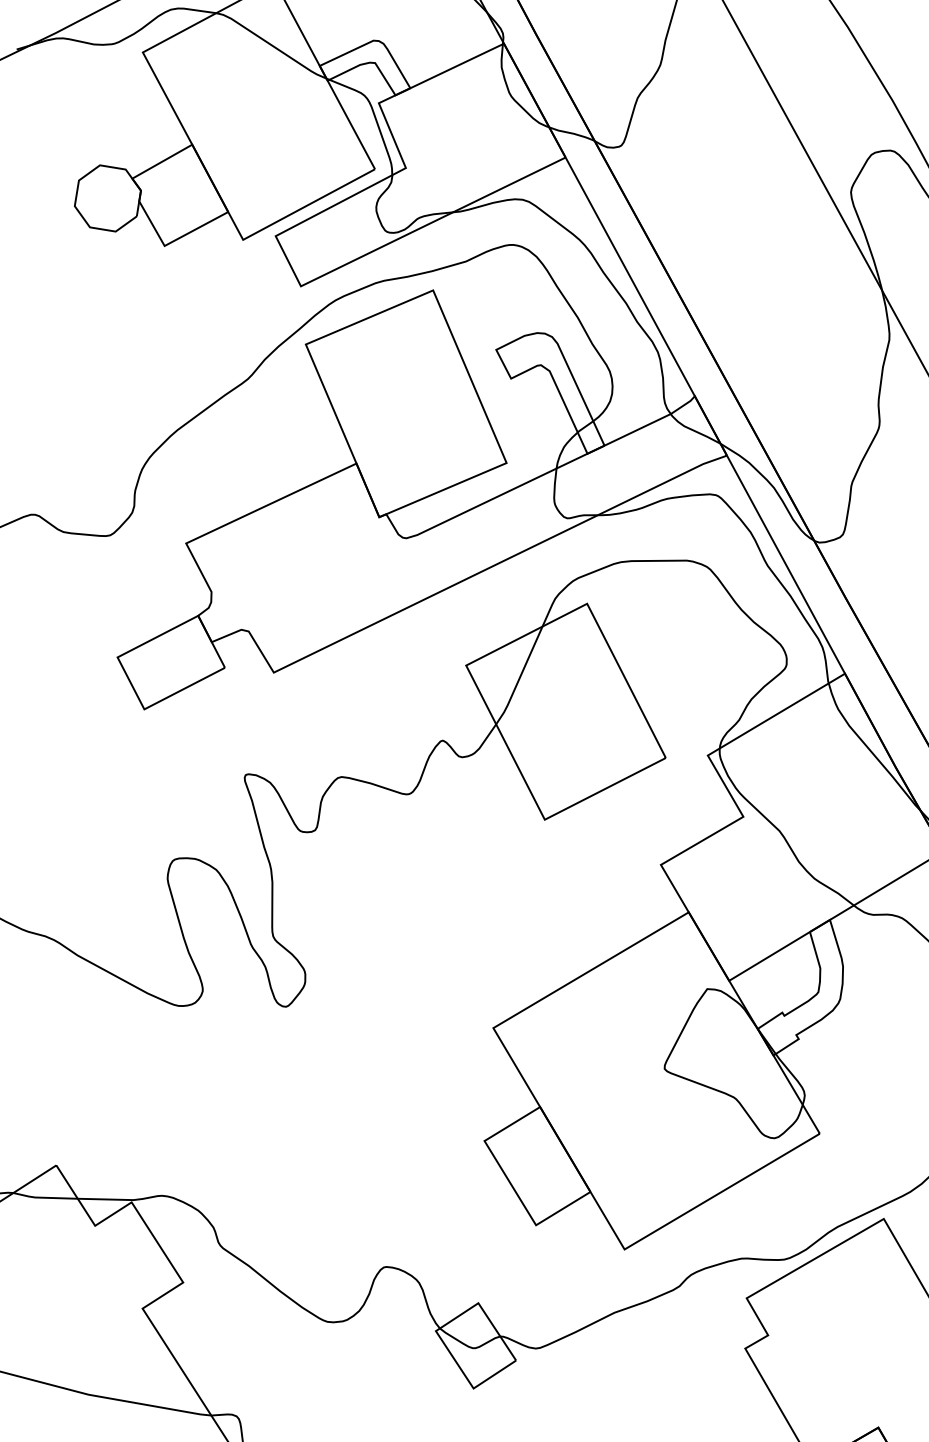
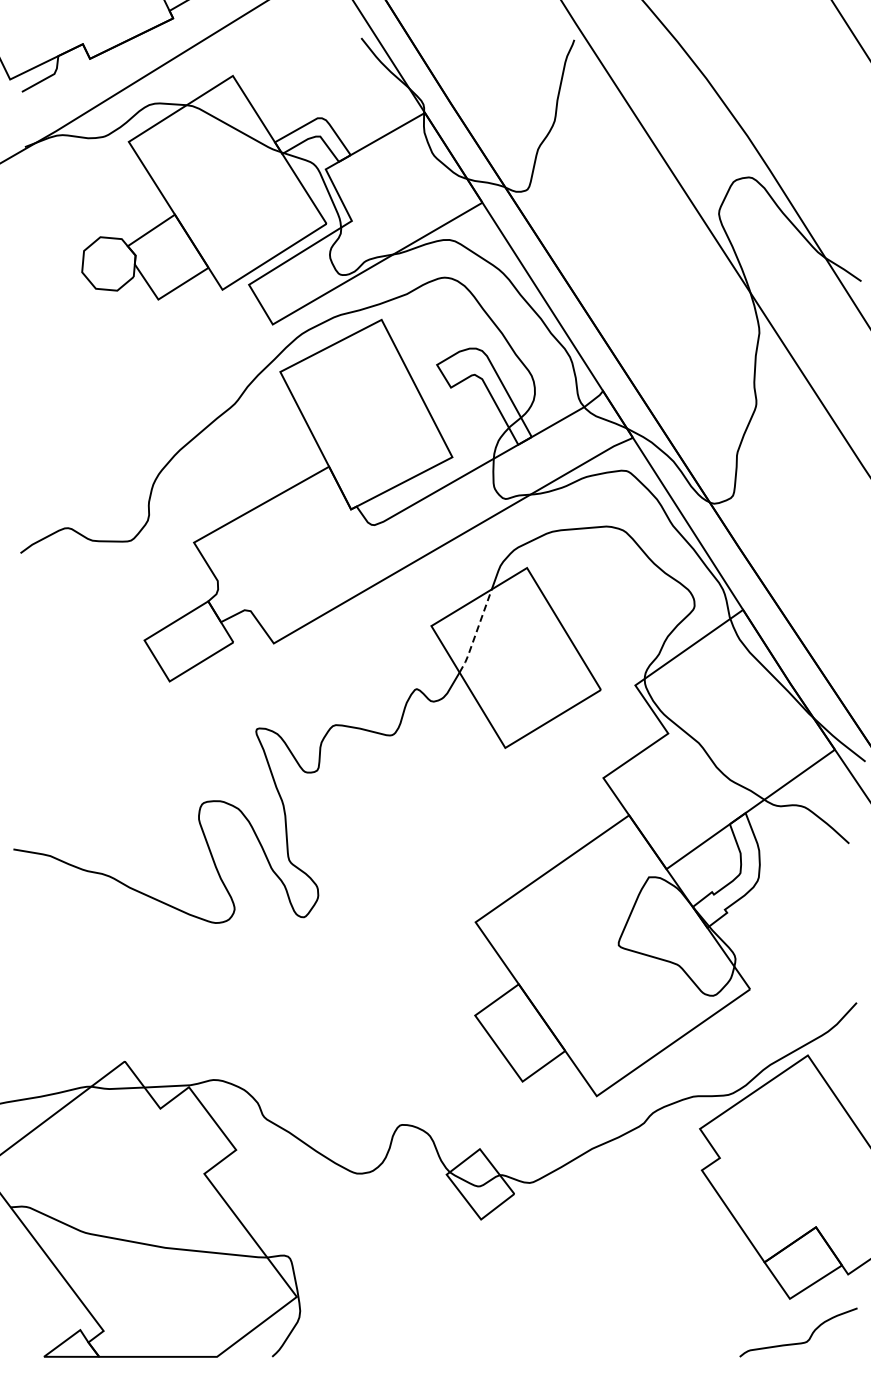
line: (520, 677) -> (476, 632), solid -> dashed

